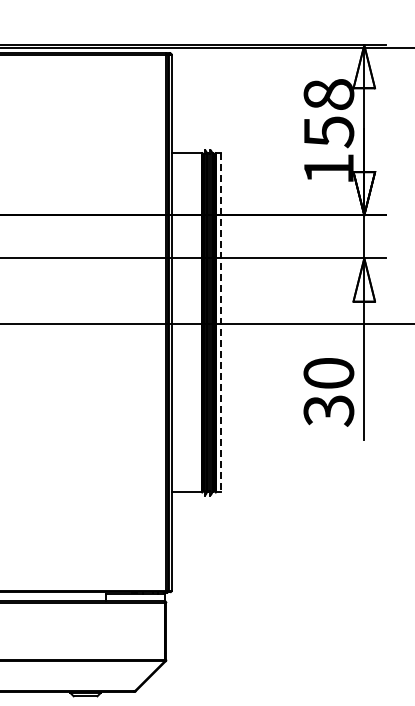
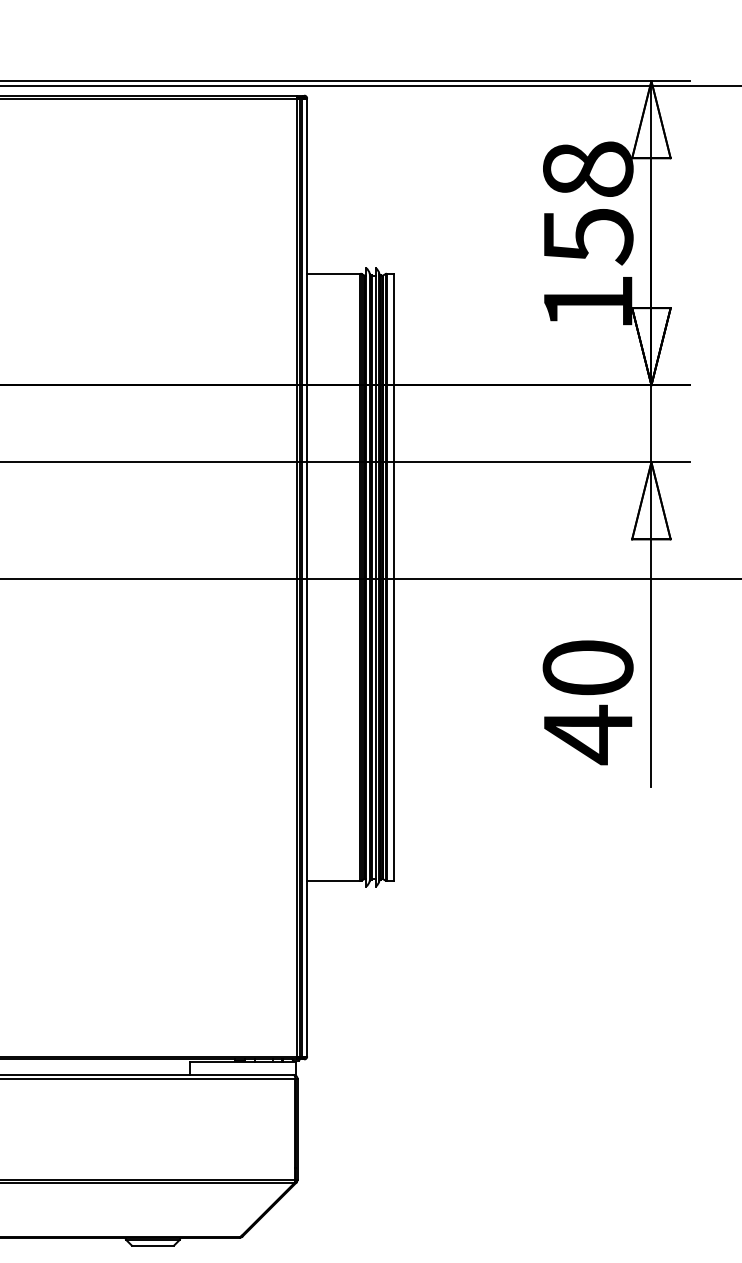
line: (220, 322) -> (394, 576), dashed -> solid
text: (328, 410) -> (587, 734), 30 -> 40

